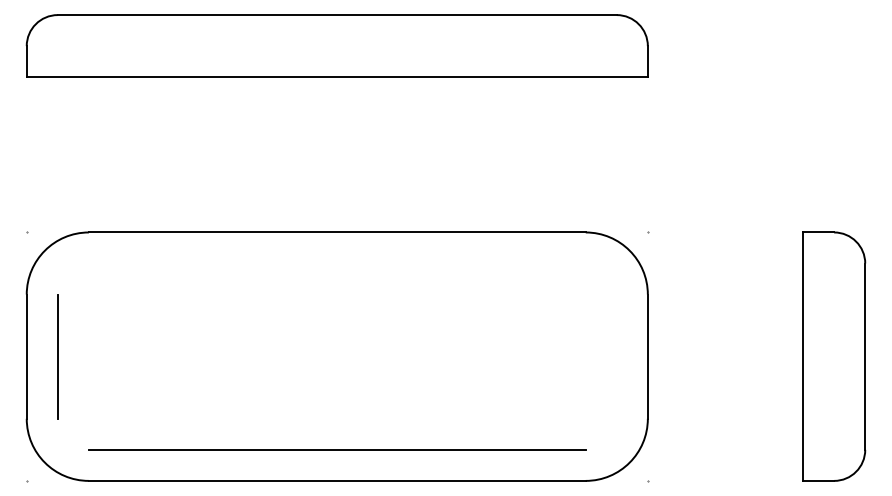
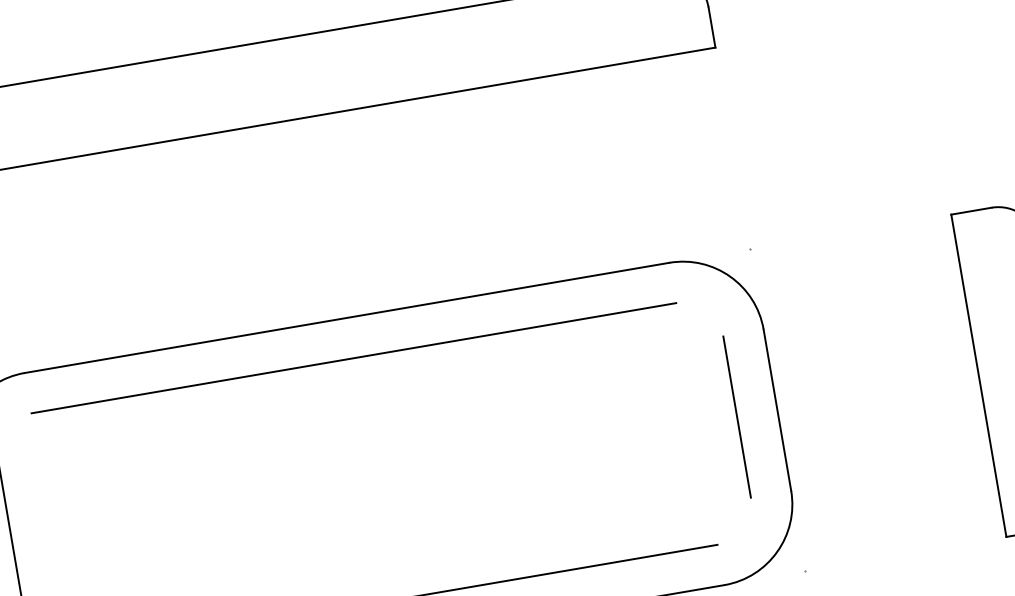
line: (336, 263) -> (352, 358), added
line: (616, 356) -> (736, 416), added

